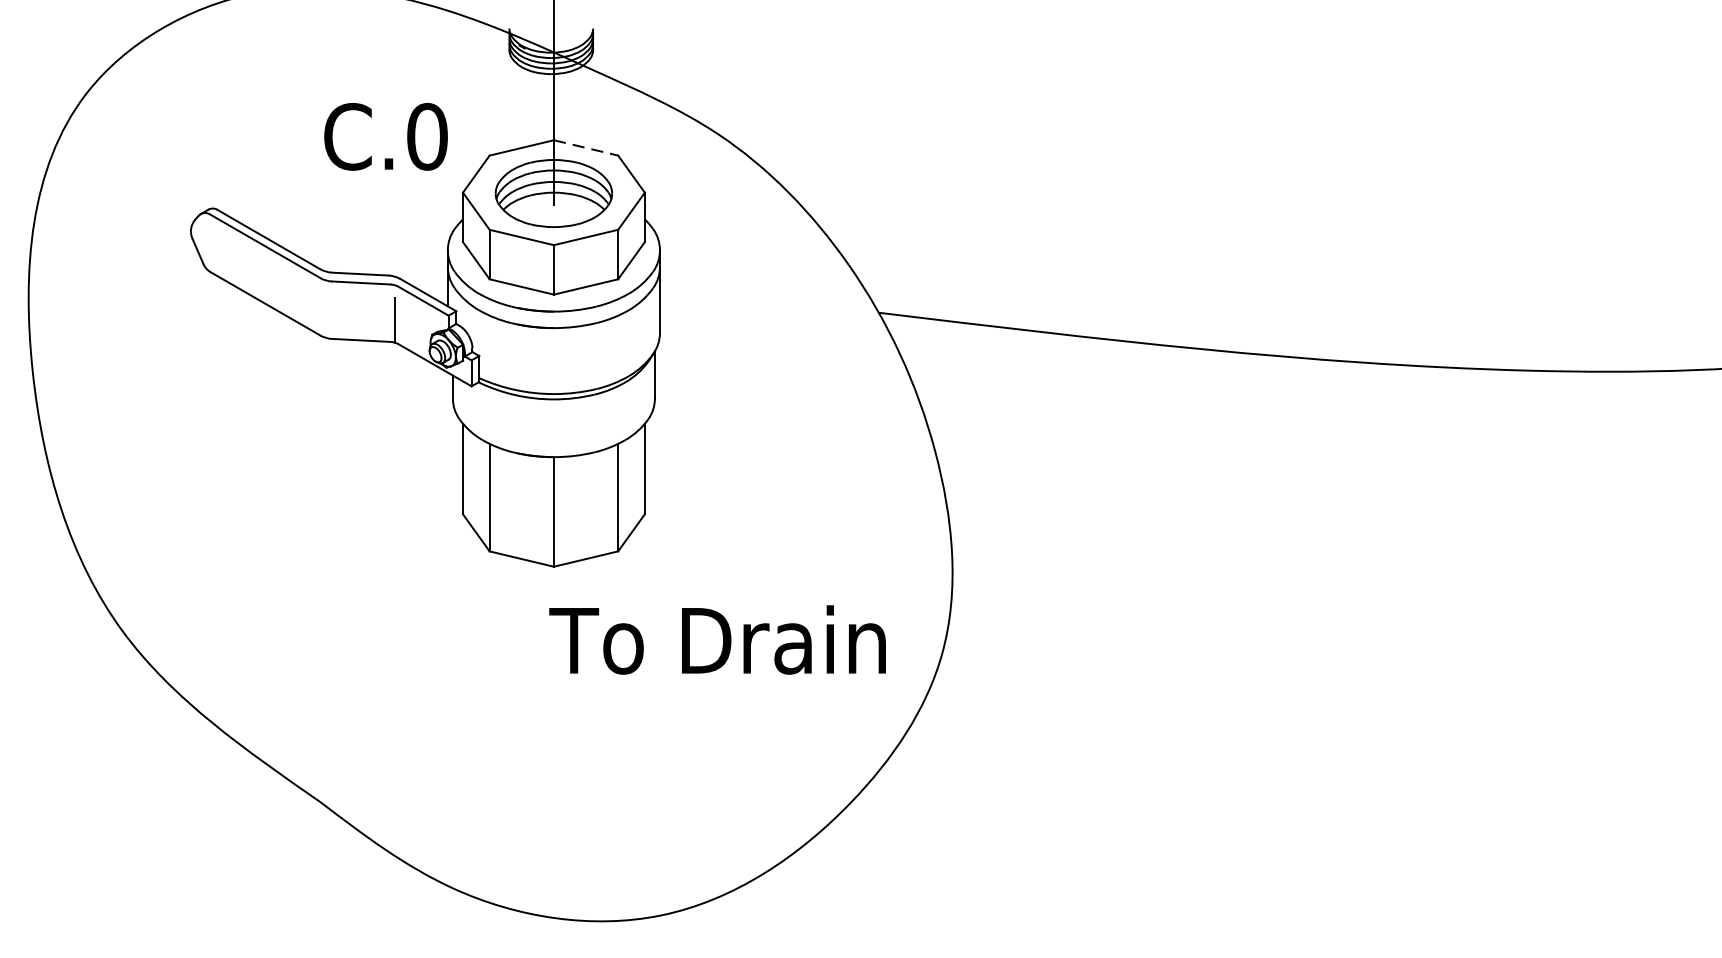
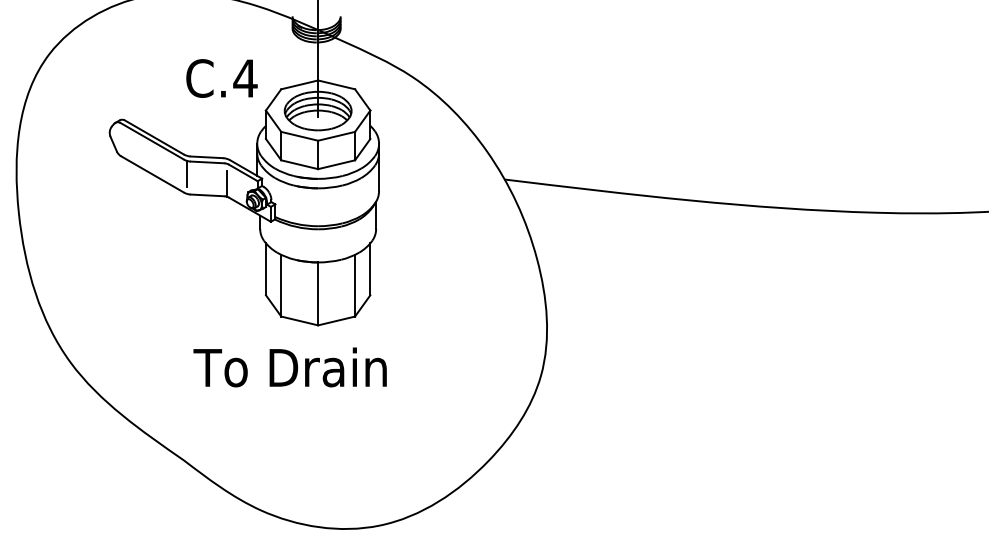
text: (427, 136) -> (245, 78), C.0 -> C.4
line: (585, 147) -> (336, 84), dashed -> solid
line: (326, 302) -> (187, 173), added
text: (716, 640) -> (289, 367), moved

